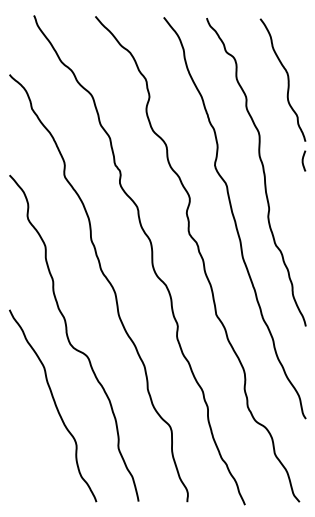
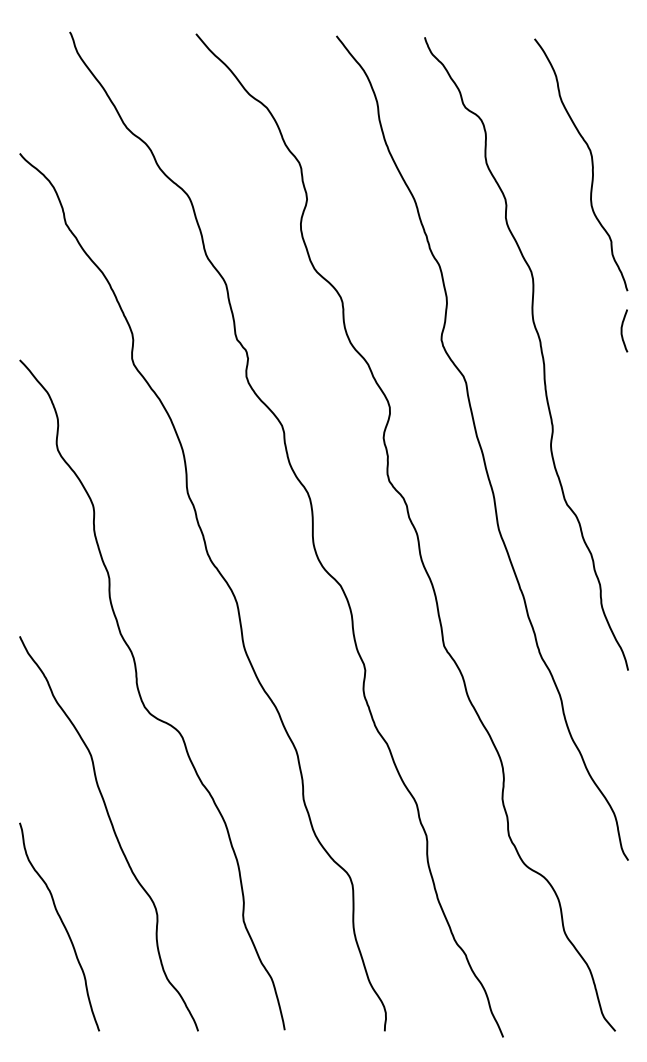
curve: (30, 451) -> (62, 927), added

